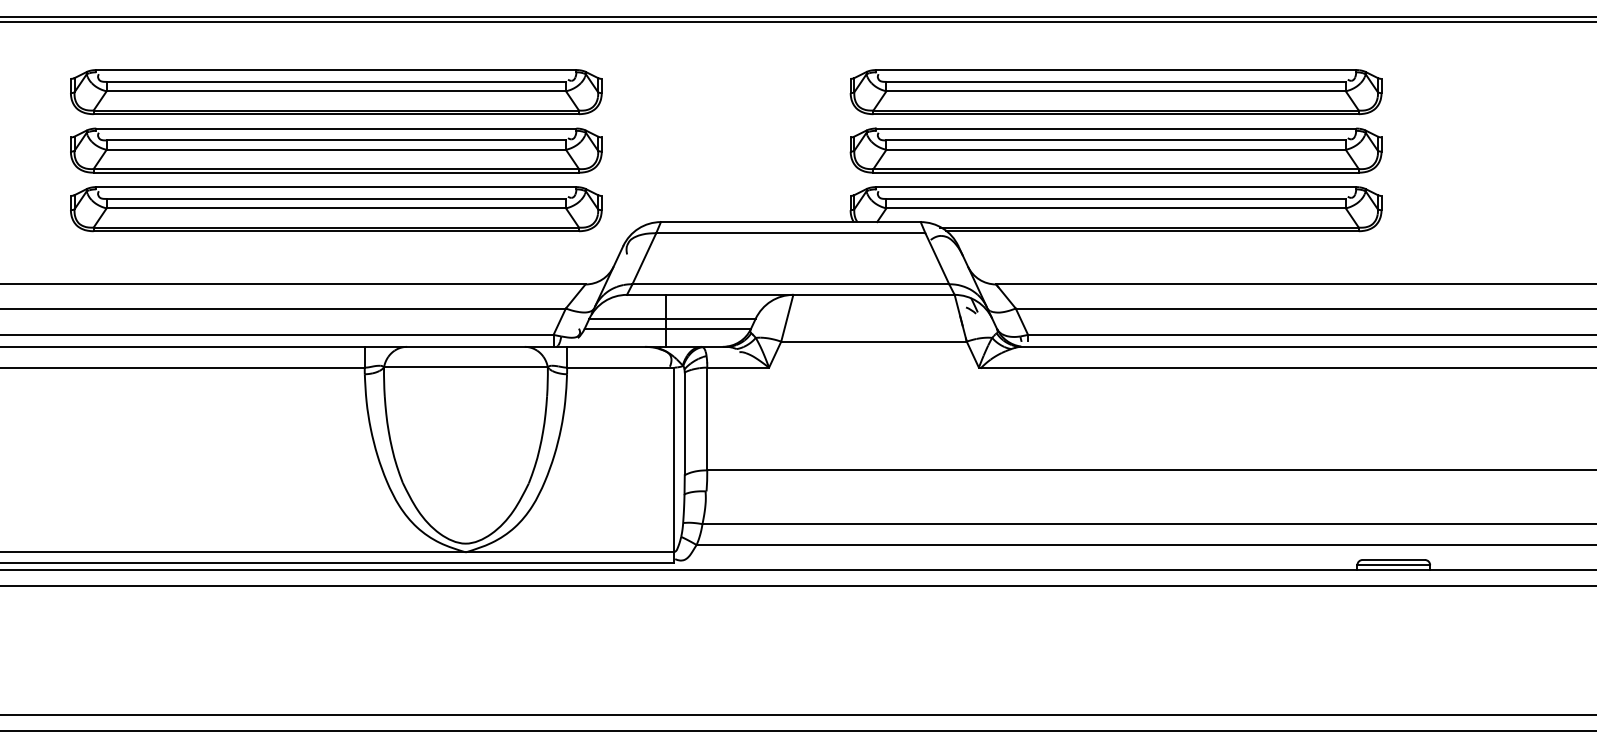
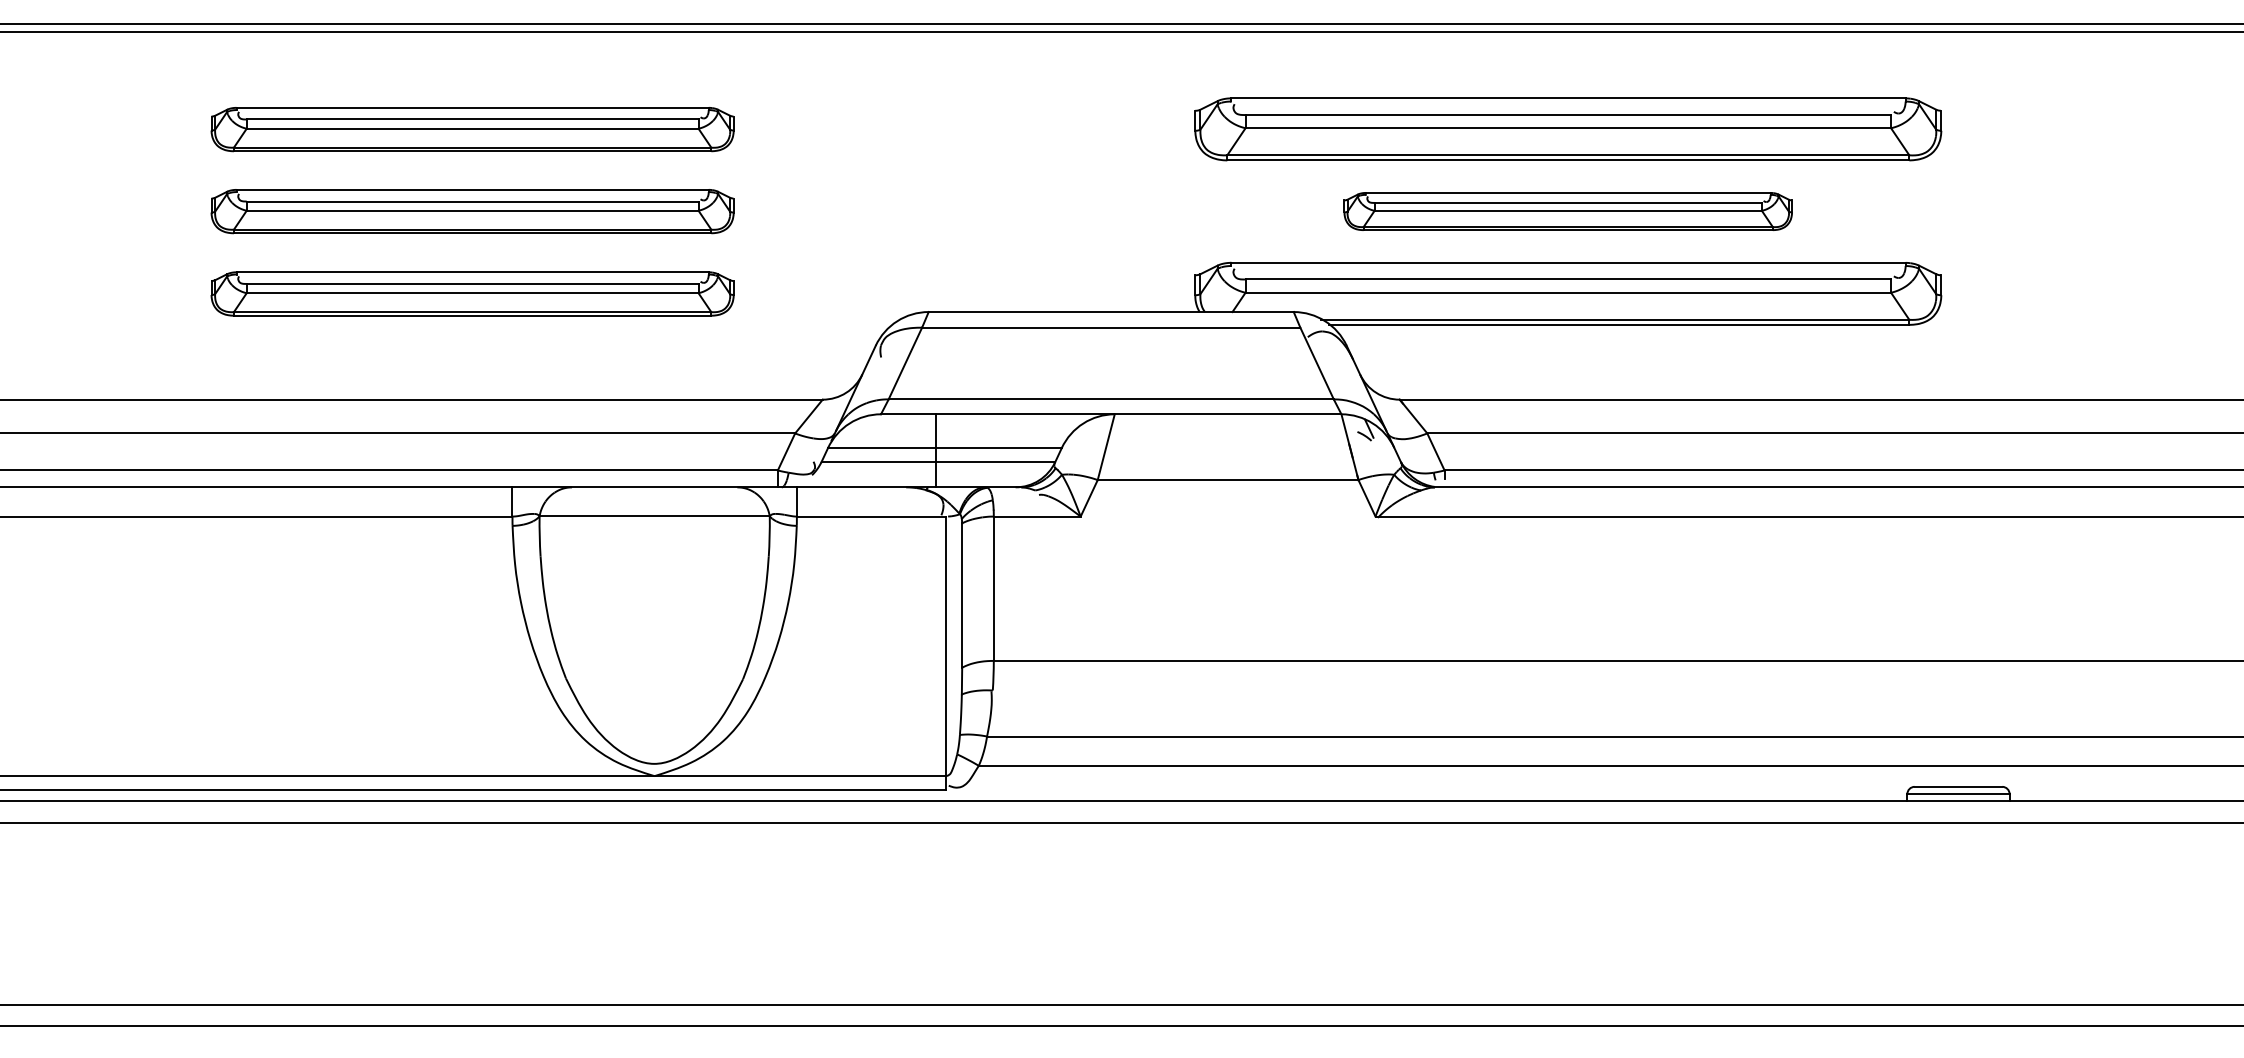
part: (336, 92) -> (472, 129), size x0.7
part: (336, 150) -> (472, 211), size x0.7
part: (1115, 150) -> (1567, 211), size x0.6
part: (336, 209) -> (472, 294), size x0.7

